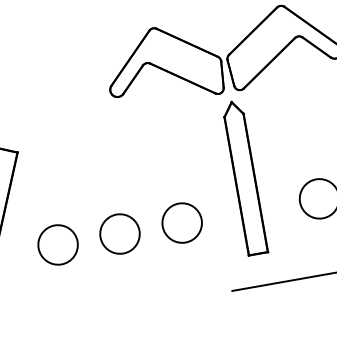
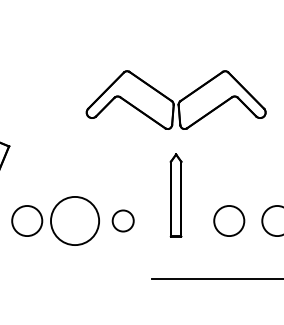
part: (244, 178) -> (175, 195), size x0.7
circle: (182, 222) -> (123, 220), size x0.7
circle: (120, 233) -> (75, 220), size x1.6

